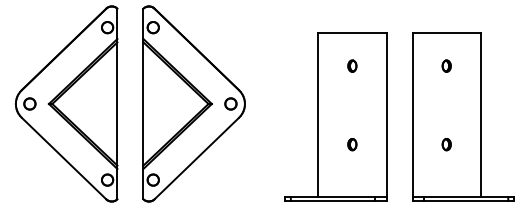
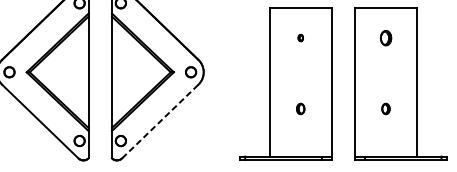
part: (352, 65) -> (300, 37), size x0.6
part: (446, 65) -> (385, 37), size x1.4
line: (196, 158) -> (159, 121), solid -> dashed

